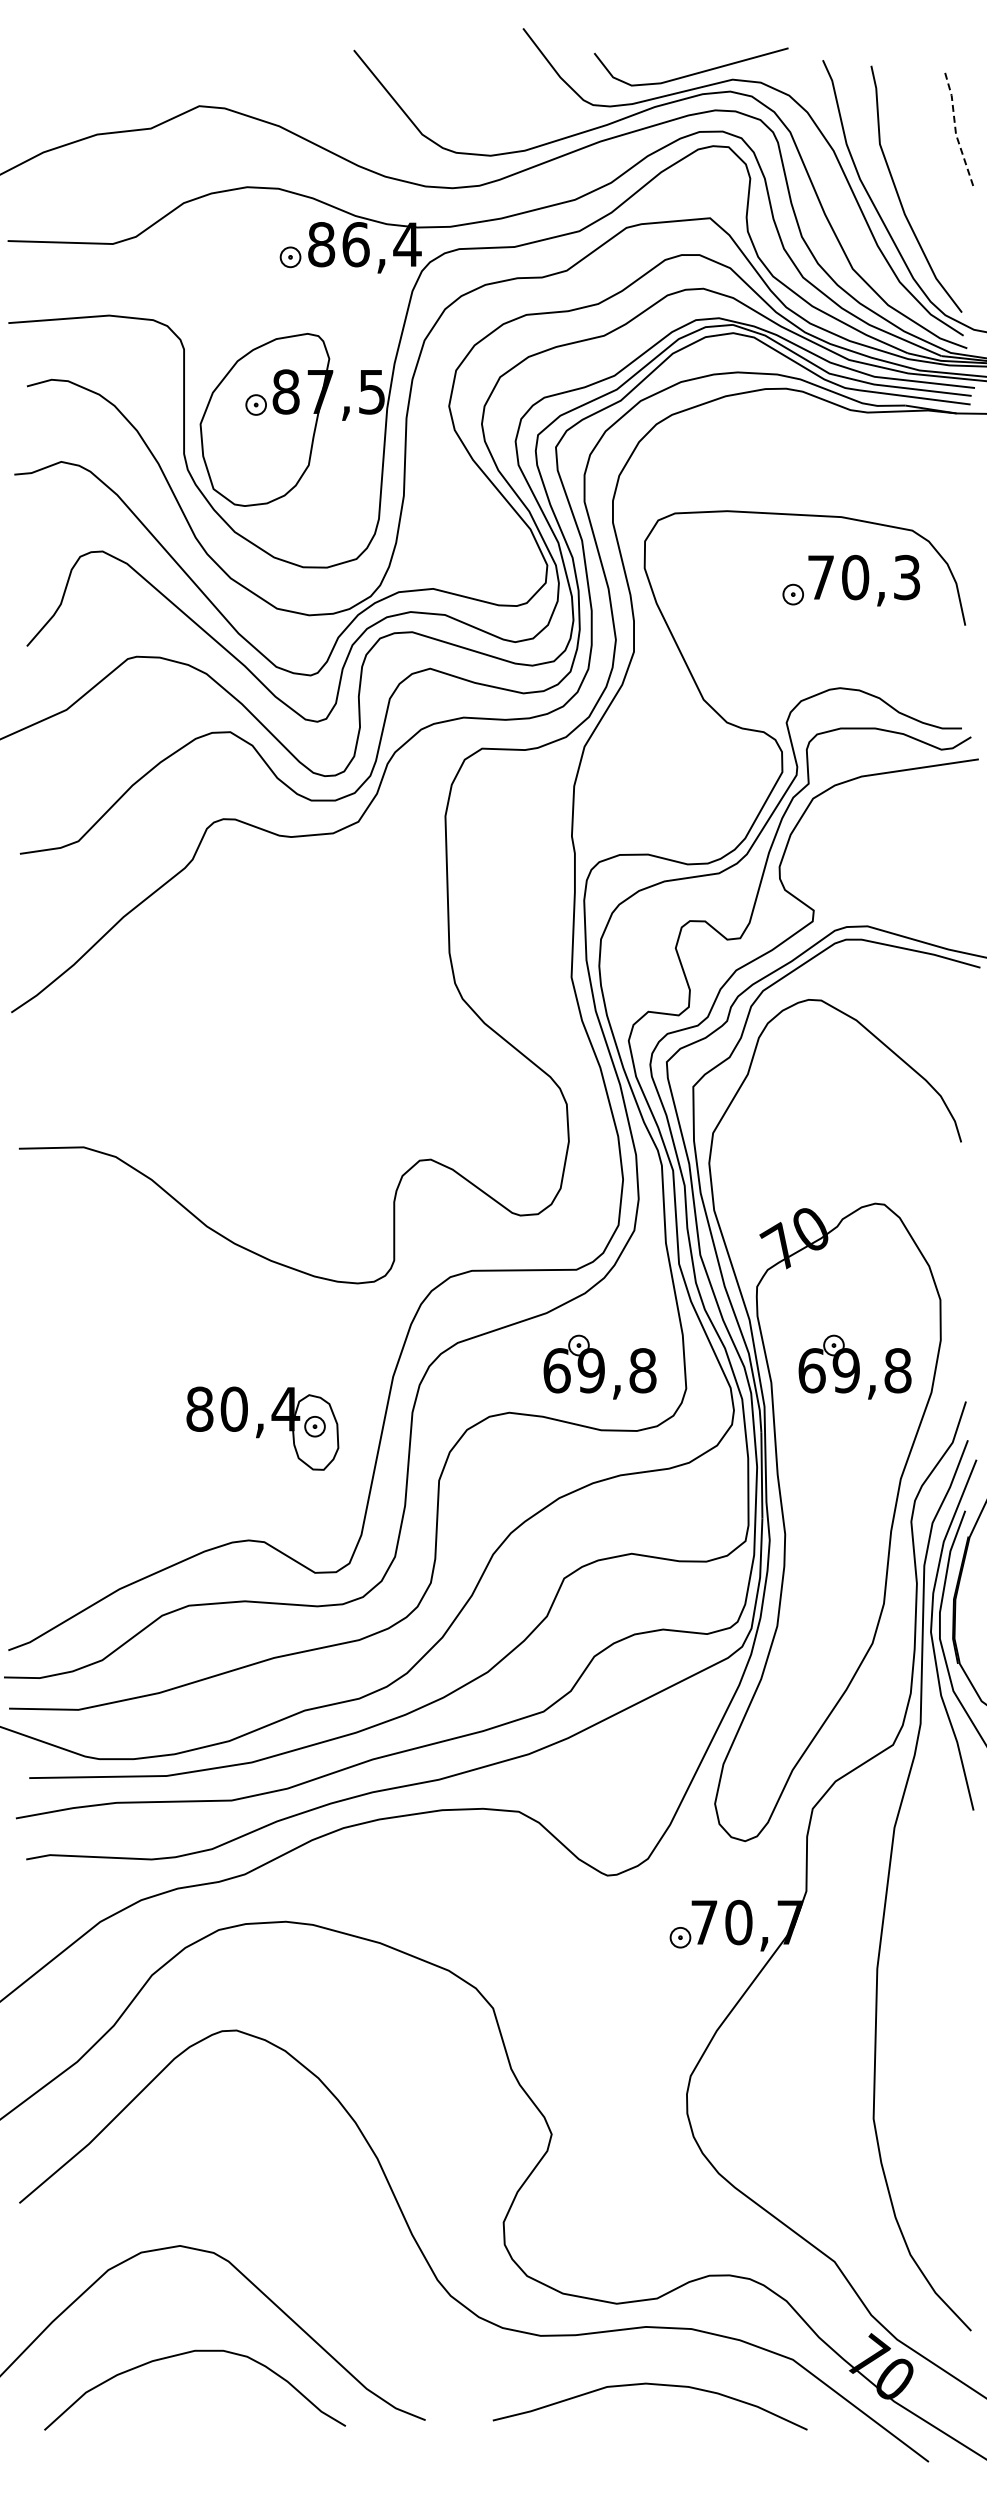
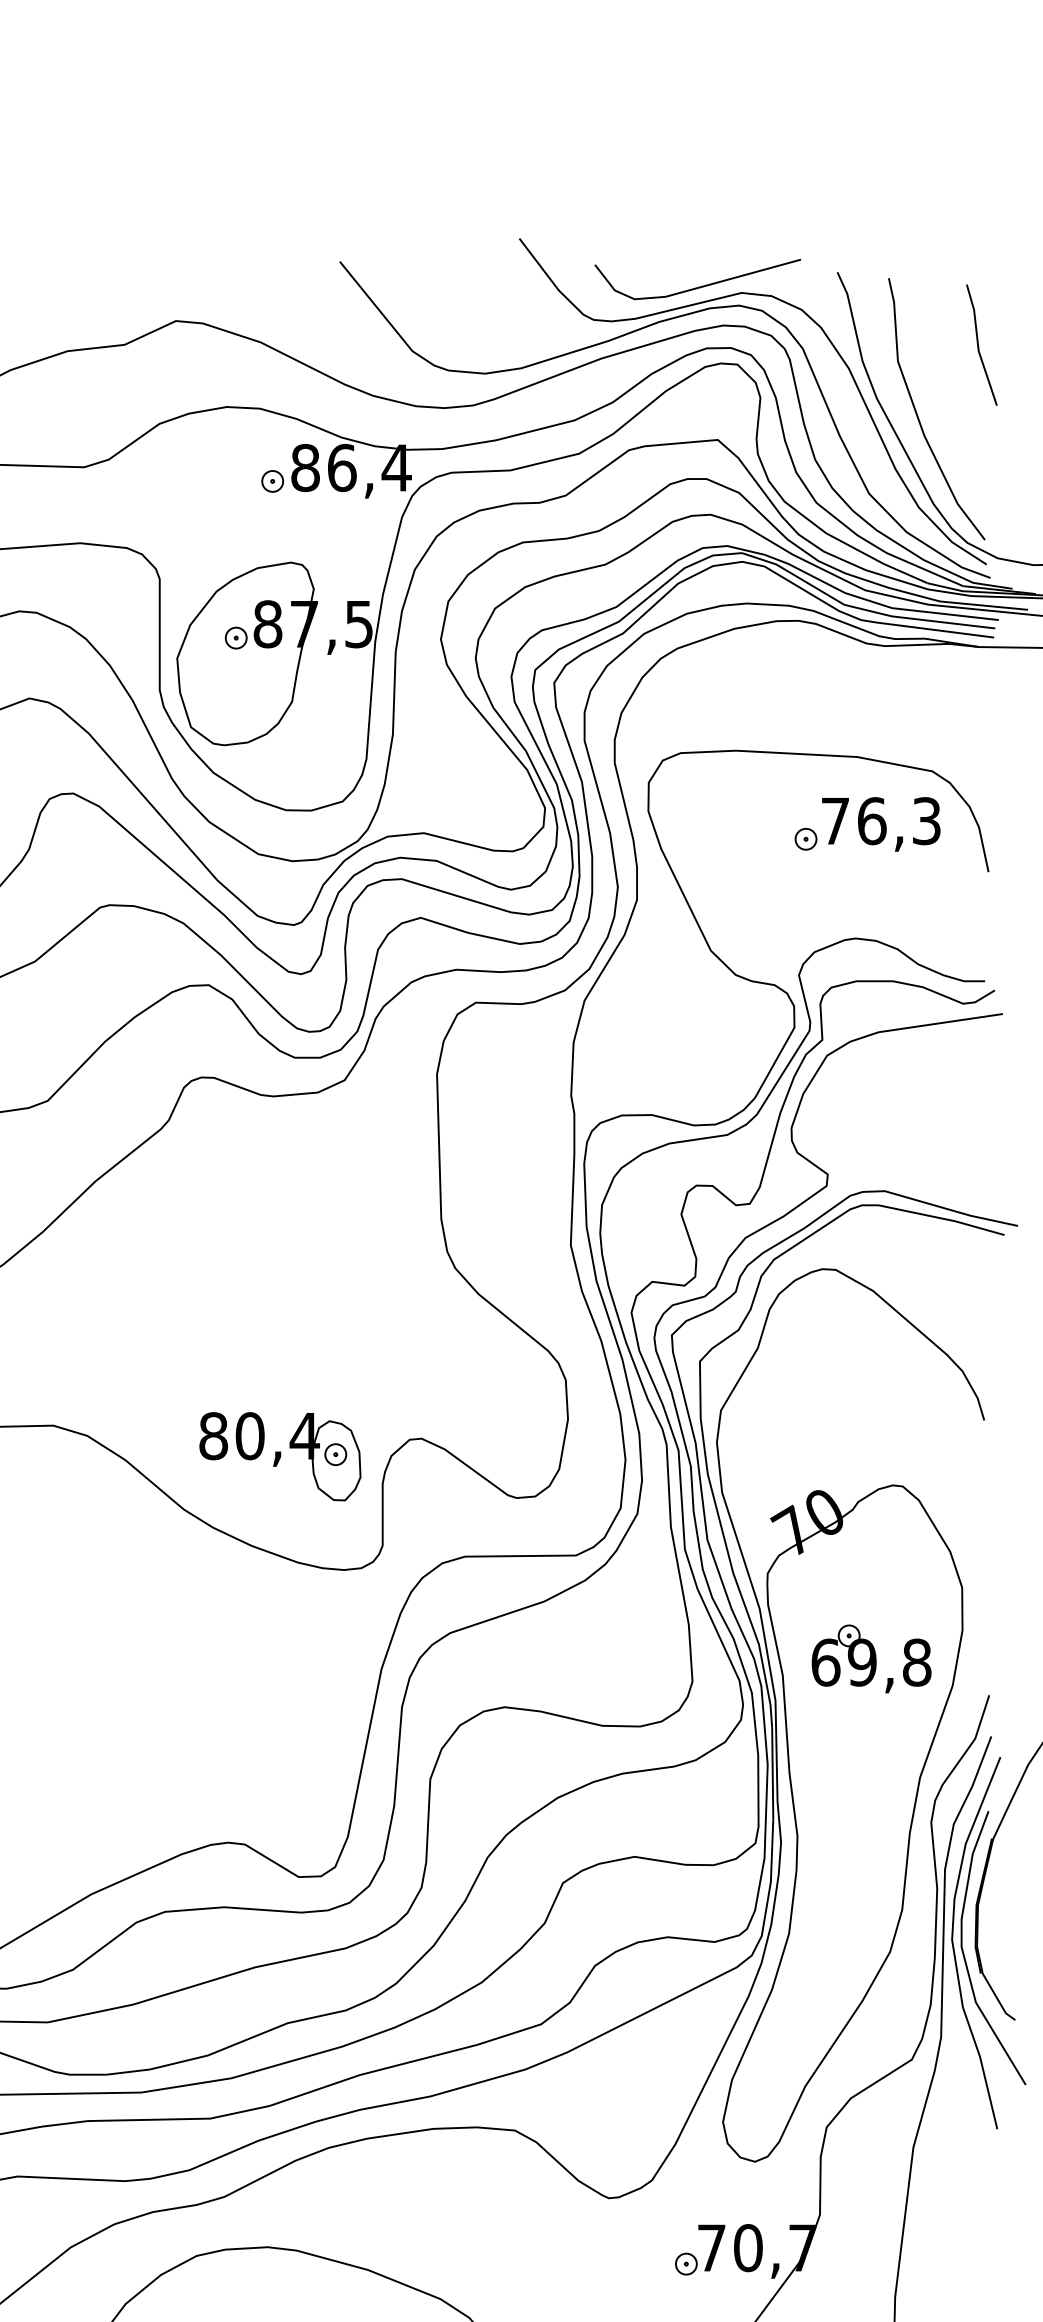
line: (955, 129) -> (978, 345), dashed -> solid
text: (855, 577) -> (872, 821), 70,3 -> 76,3
part: (599, 1366) -> (600, 1658), removed
part: (262, 1428) -> (280, 1456), moved

